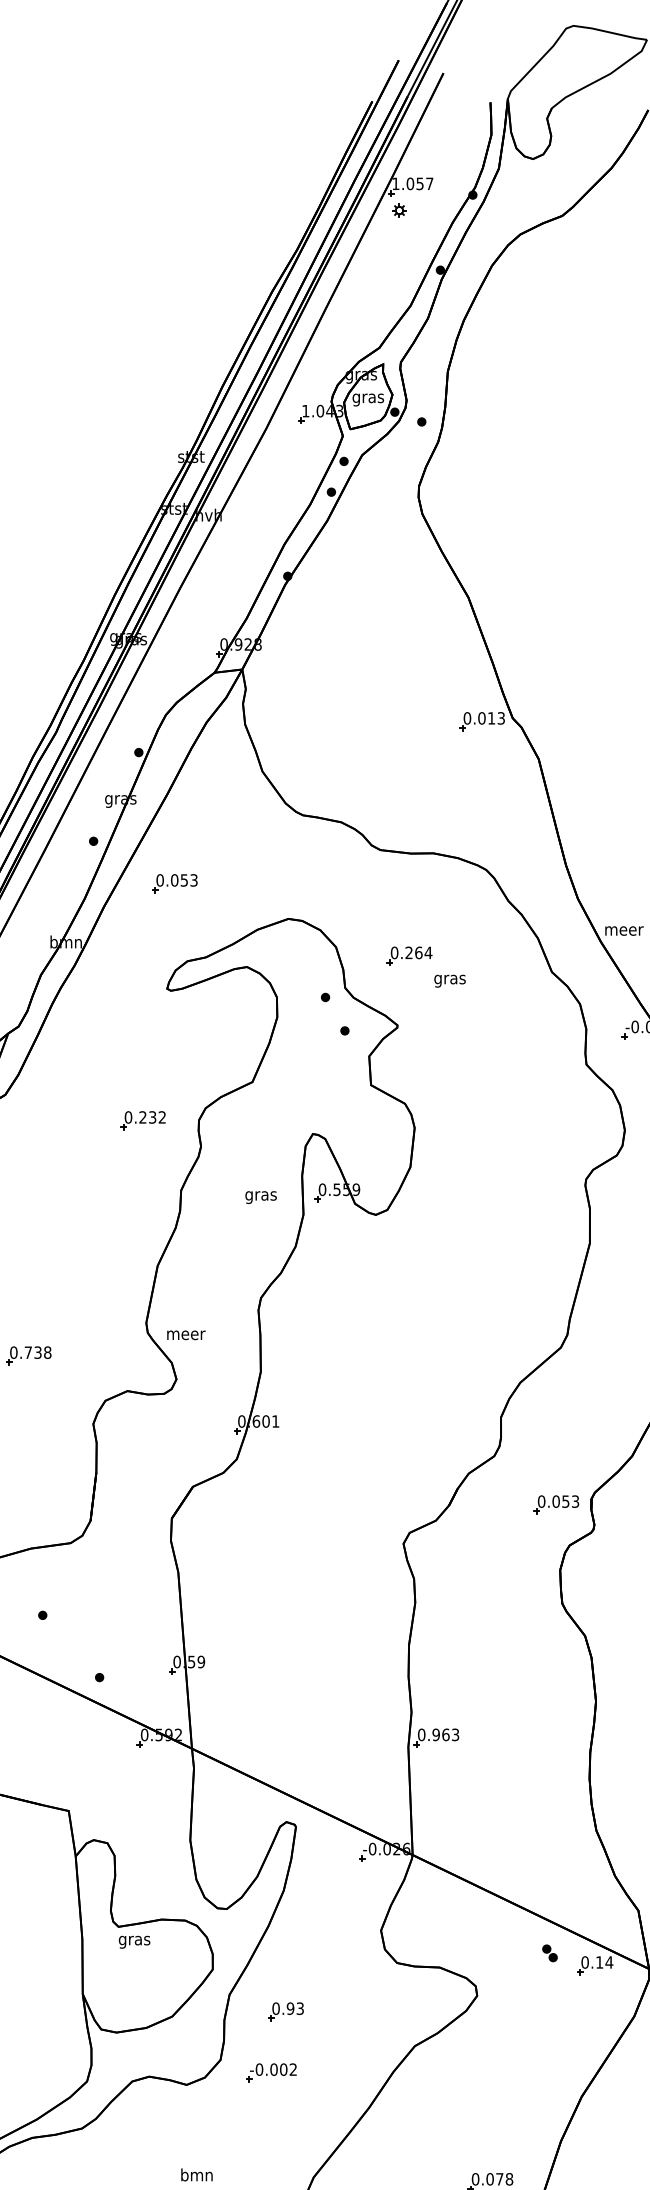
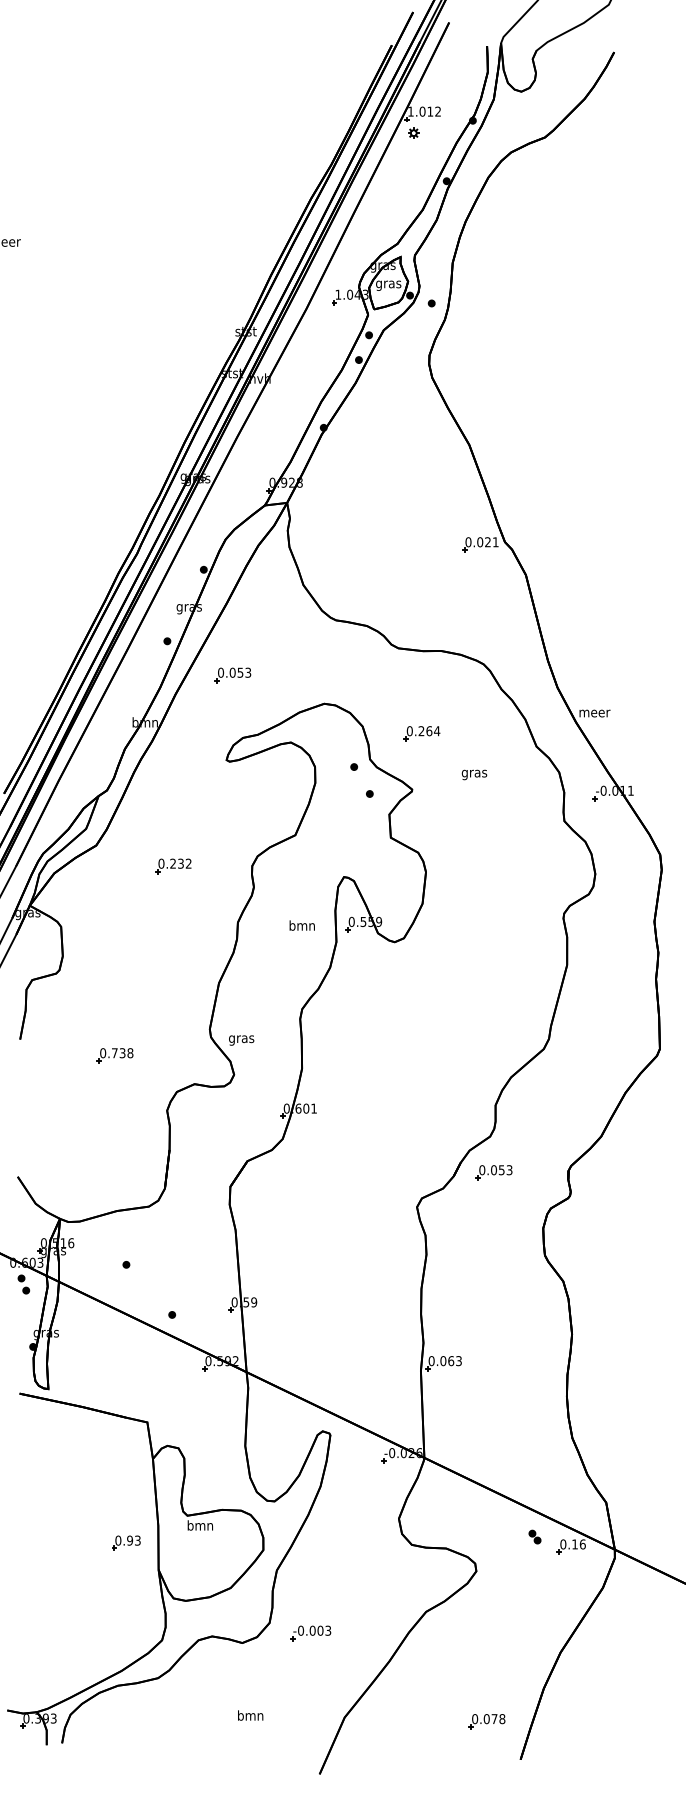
text: (423, 183) -> (433, 111), 1.057 -> 1.012
text: (495, 718) -> (491, 542), 0.013 -> 0.021
text: (450, 980) -> (474, 774), moved
part: (143, 1120) -> (173, 866), moved
text: (260, 1195) -> (301, 926), gras -> bmn
text: (185, 1336) -> (241, 1040), meer -> gras
part: (555, 1504) -> (493, 1172), moved
text: (436, 1735) -> (443, 1361), 0.963 -> 0.063
text: (134, 1940) -> (200, 1526), gras -> bmn
text: (608, 1962) -> (582, 1544), 0.14 -> 0.16
part: (286, 2010) -> (126, 1542), moved
text: (293, 2069) -> (328, 1630), -0.002 -> -0.003

